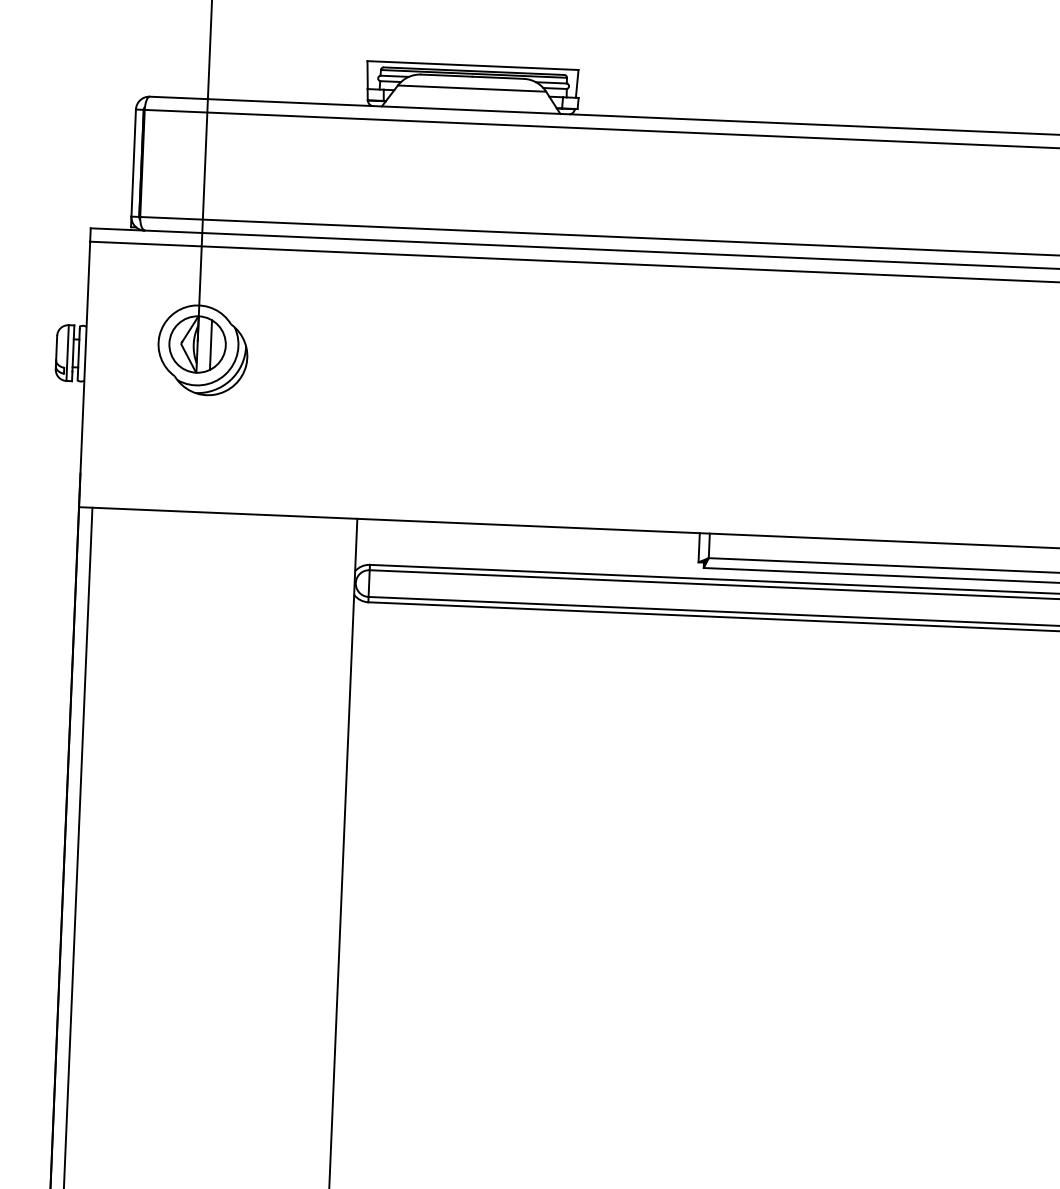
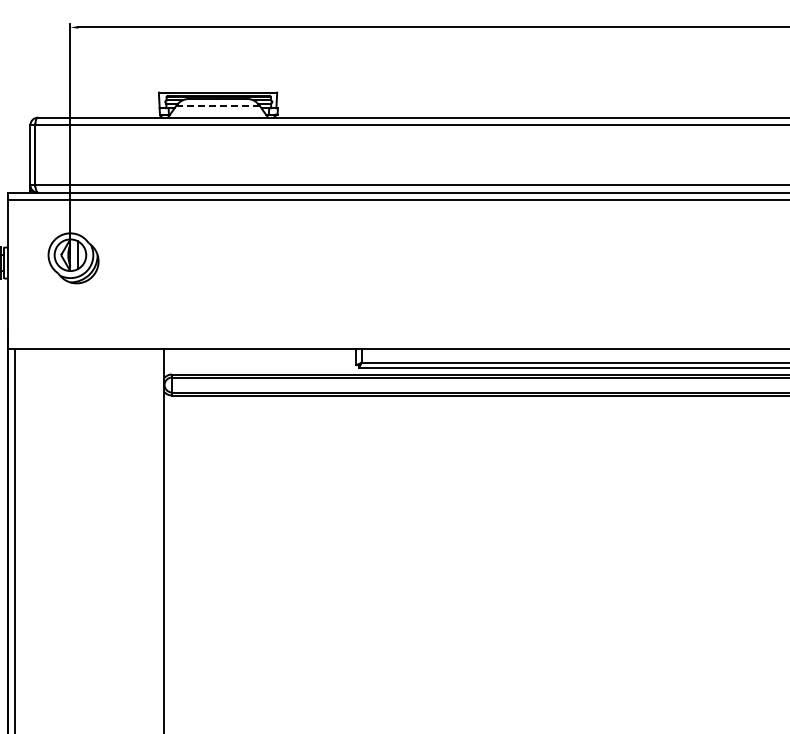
line: (472, 88) -> (218, 105), solid -> dashed

